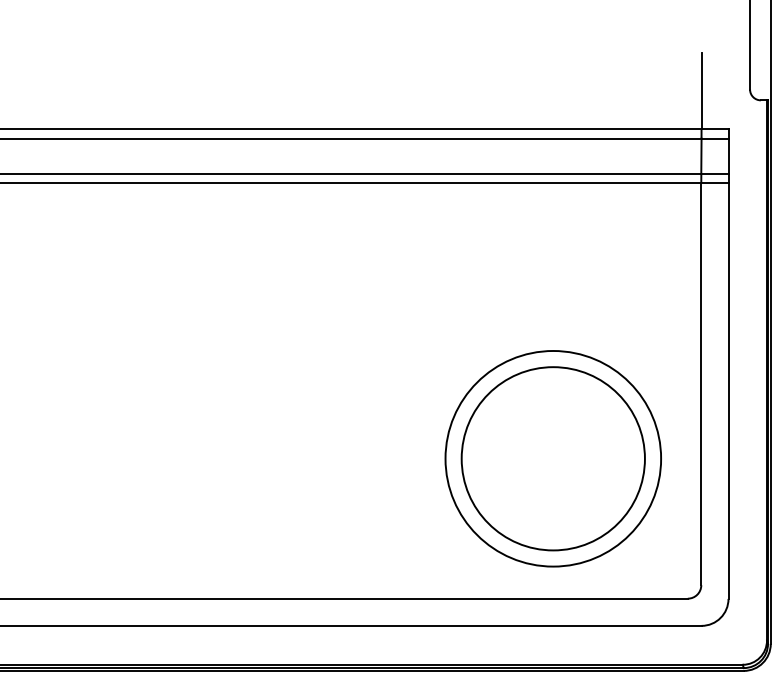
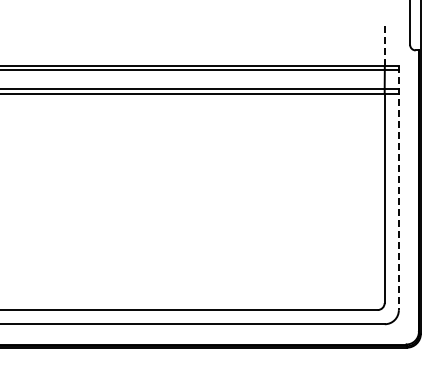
line: (700, 90) -> (384, 45), solid -> dashed
line: (727, 365) -> (398, 188), solid -> dashed
part: (553, 459) -> (307, 237), removed

